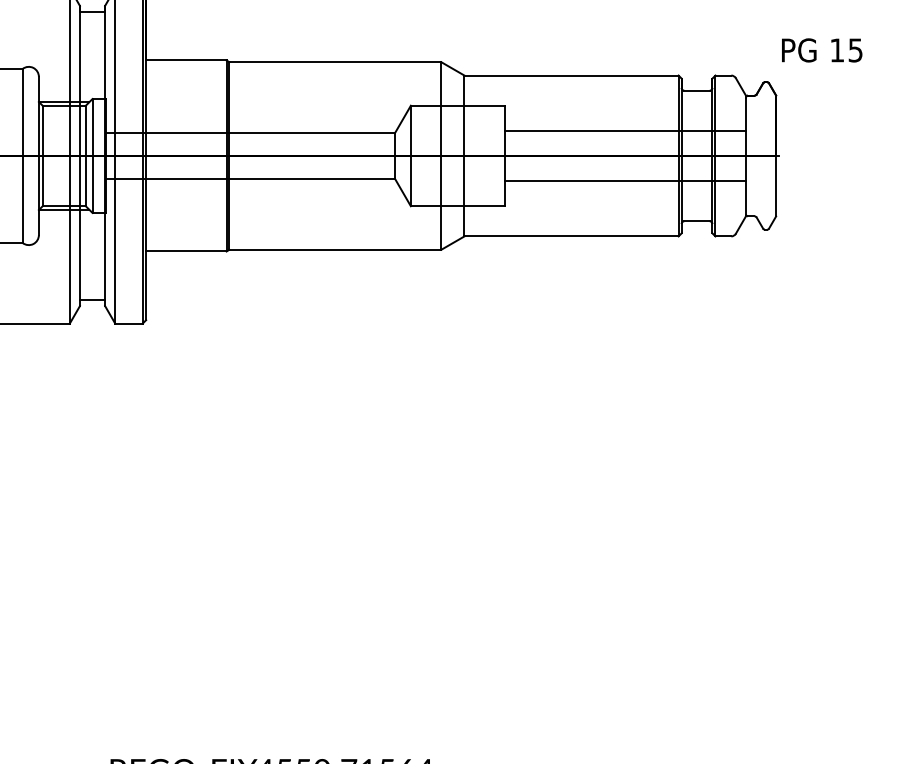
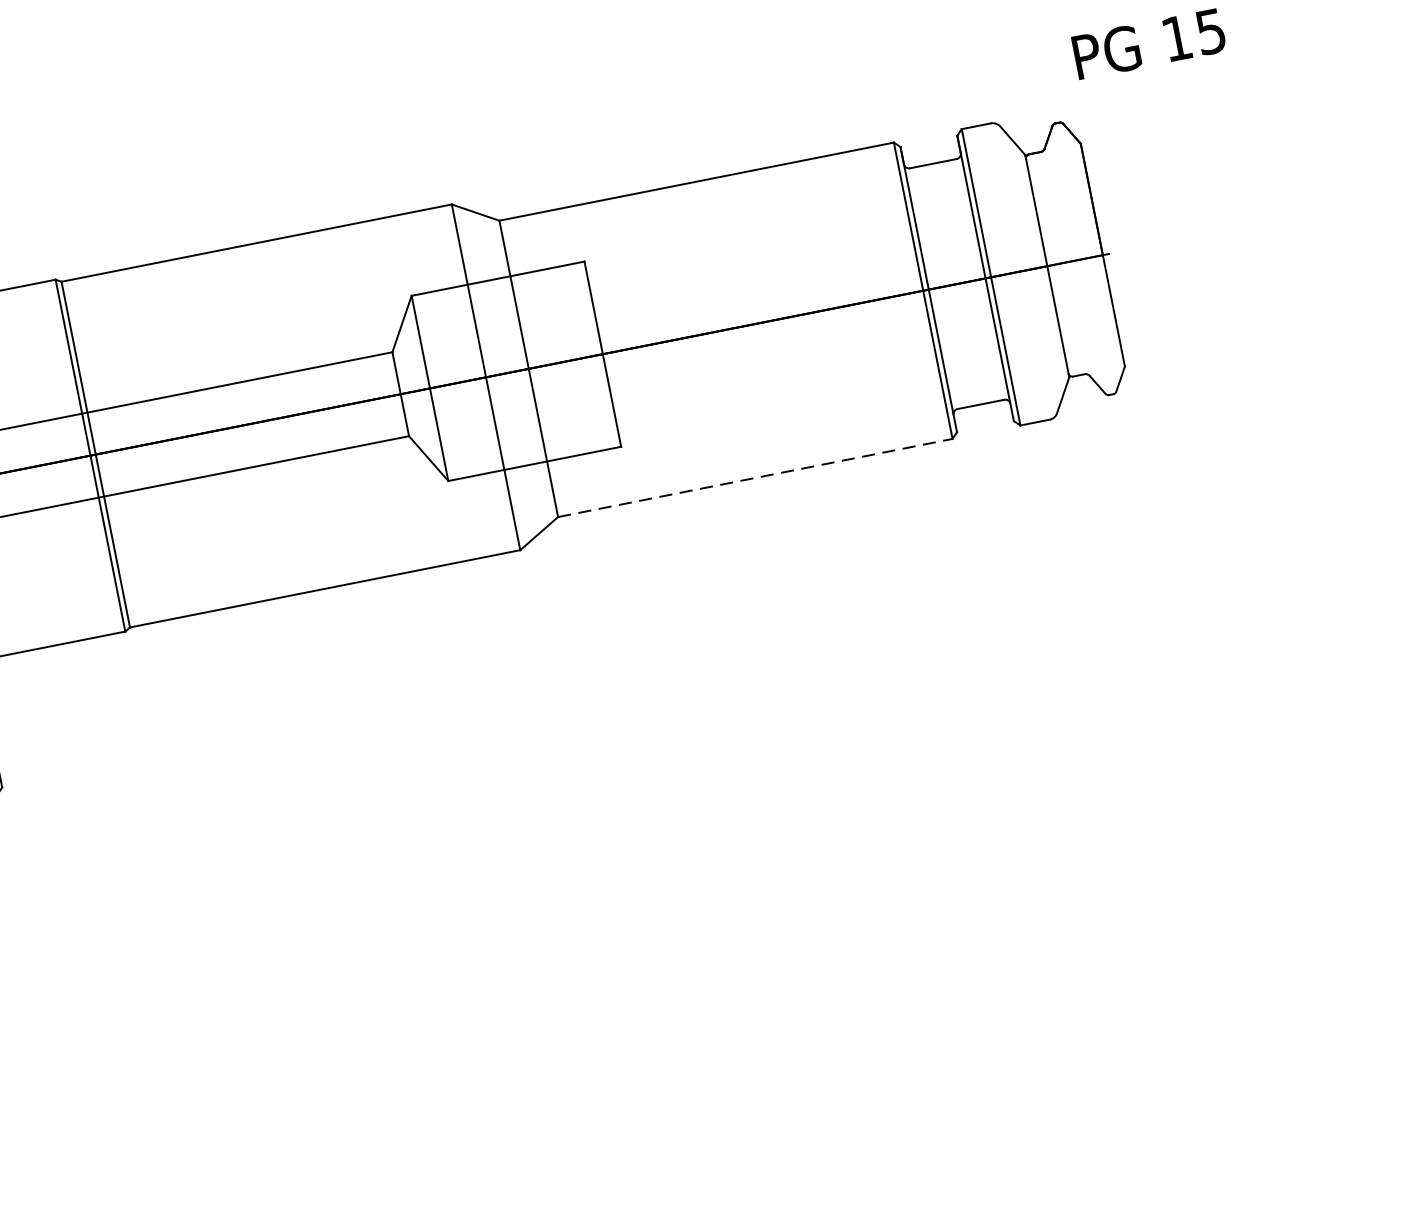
line: (624, 130) -> (814, 263), removed
line: (624, 181) -> (832, 357), removed
line: (572, 236) -> (757, 477), solid -> dashed

